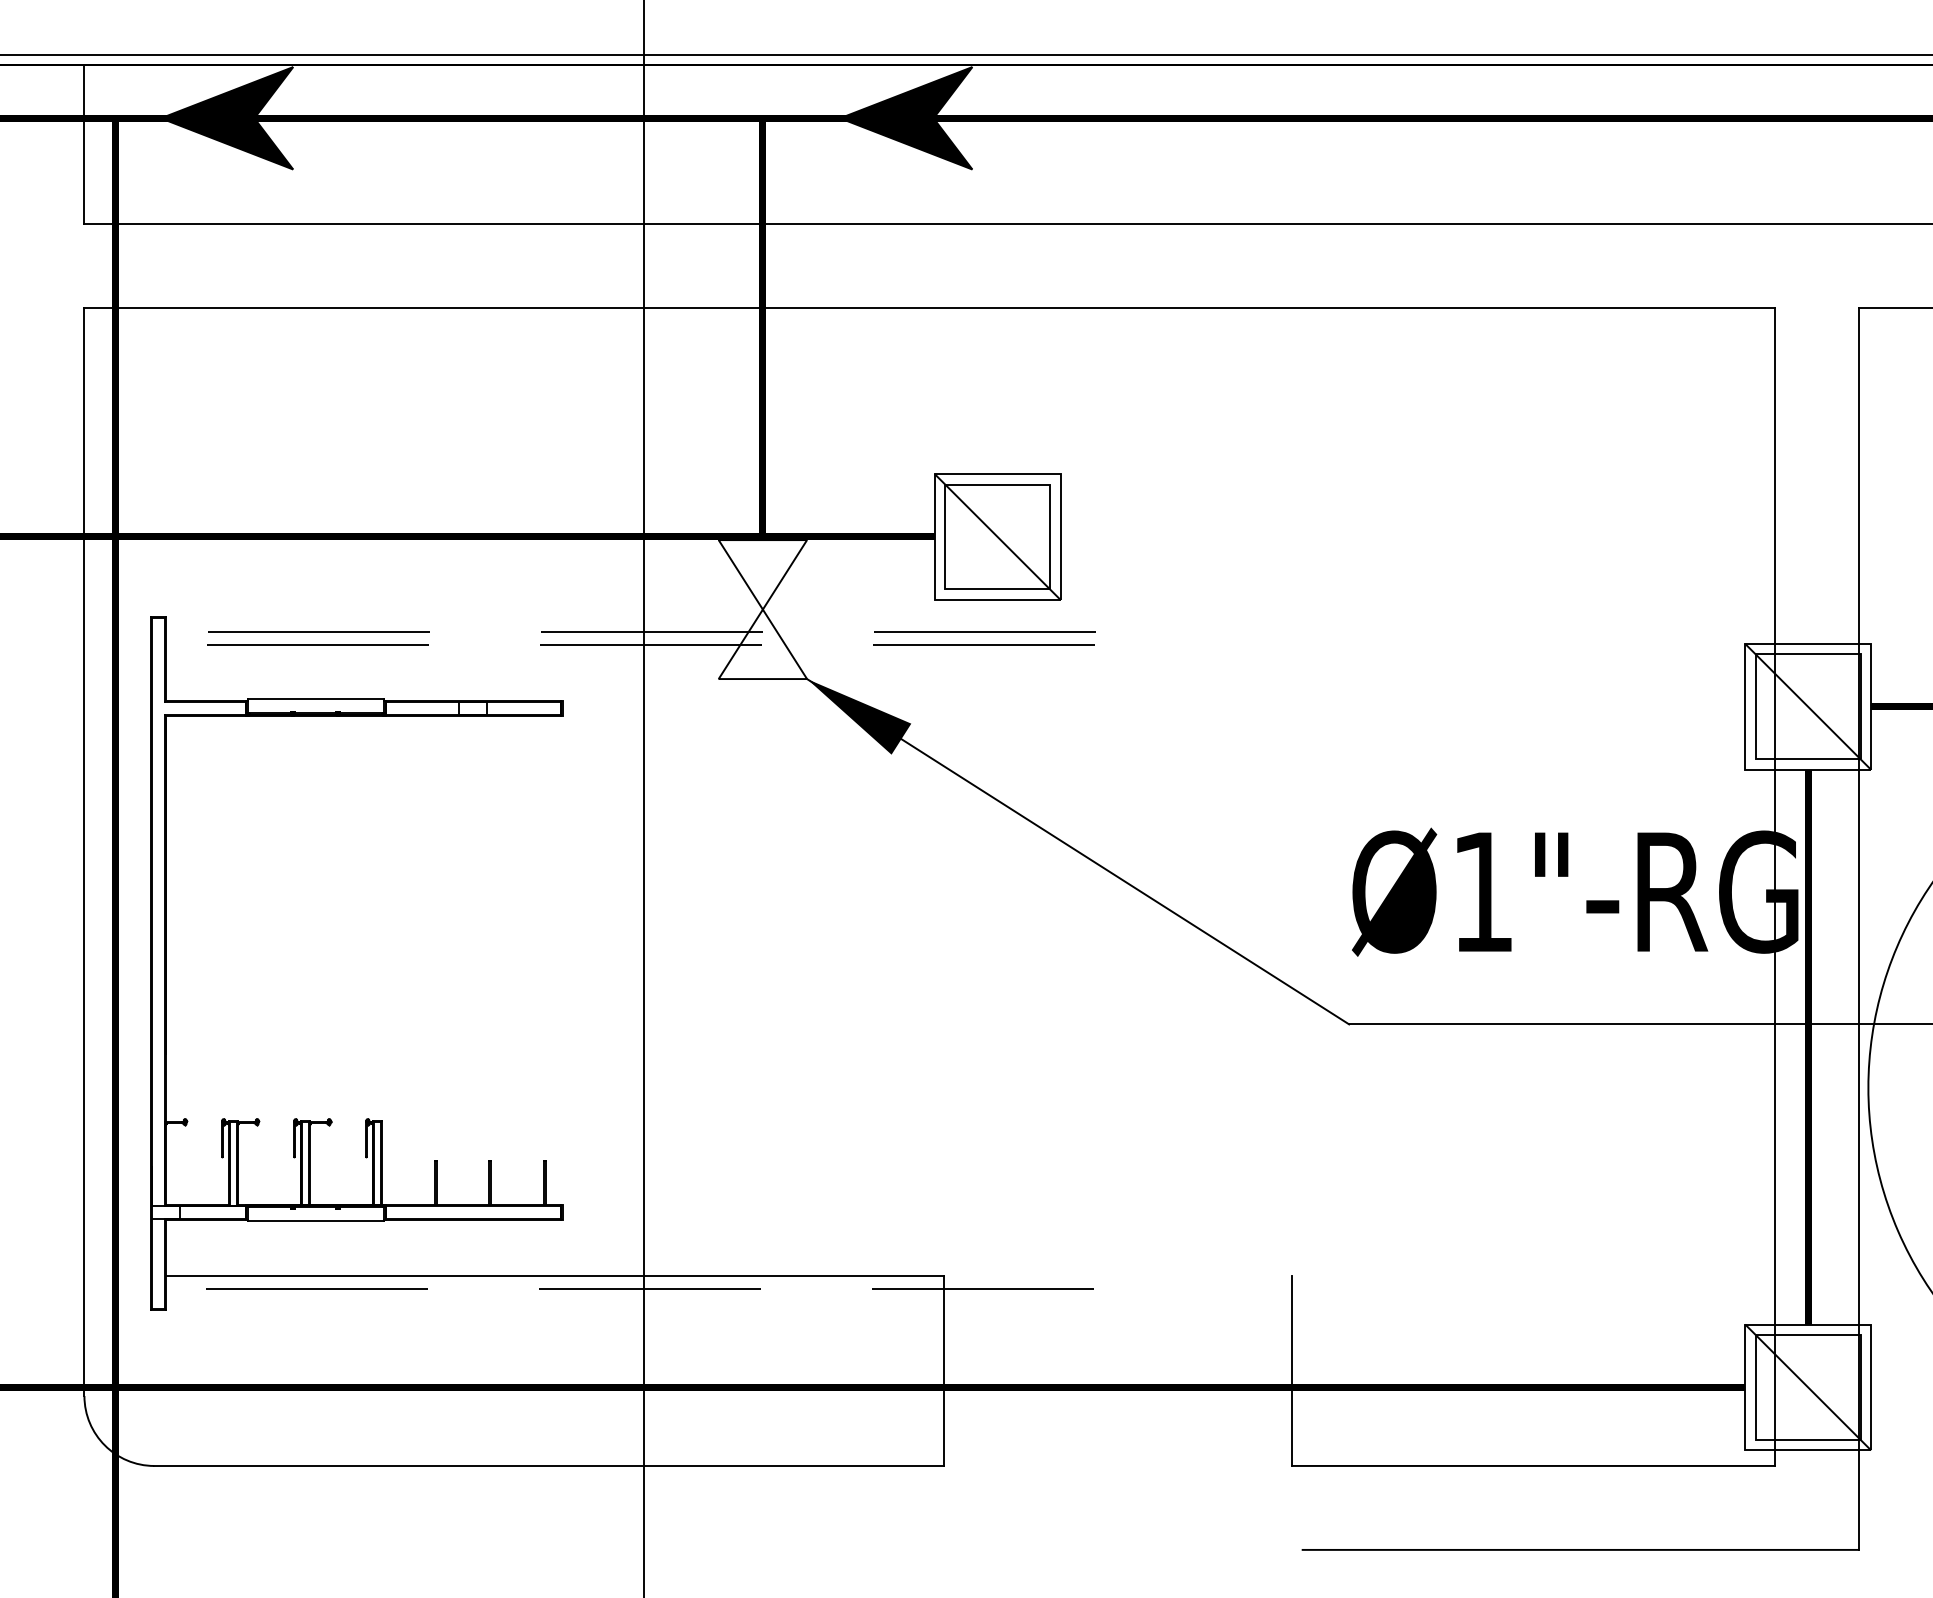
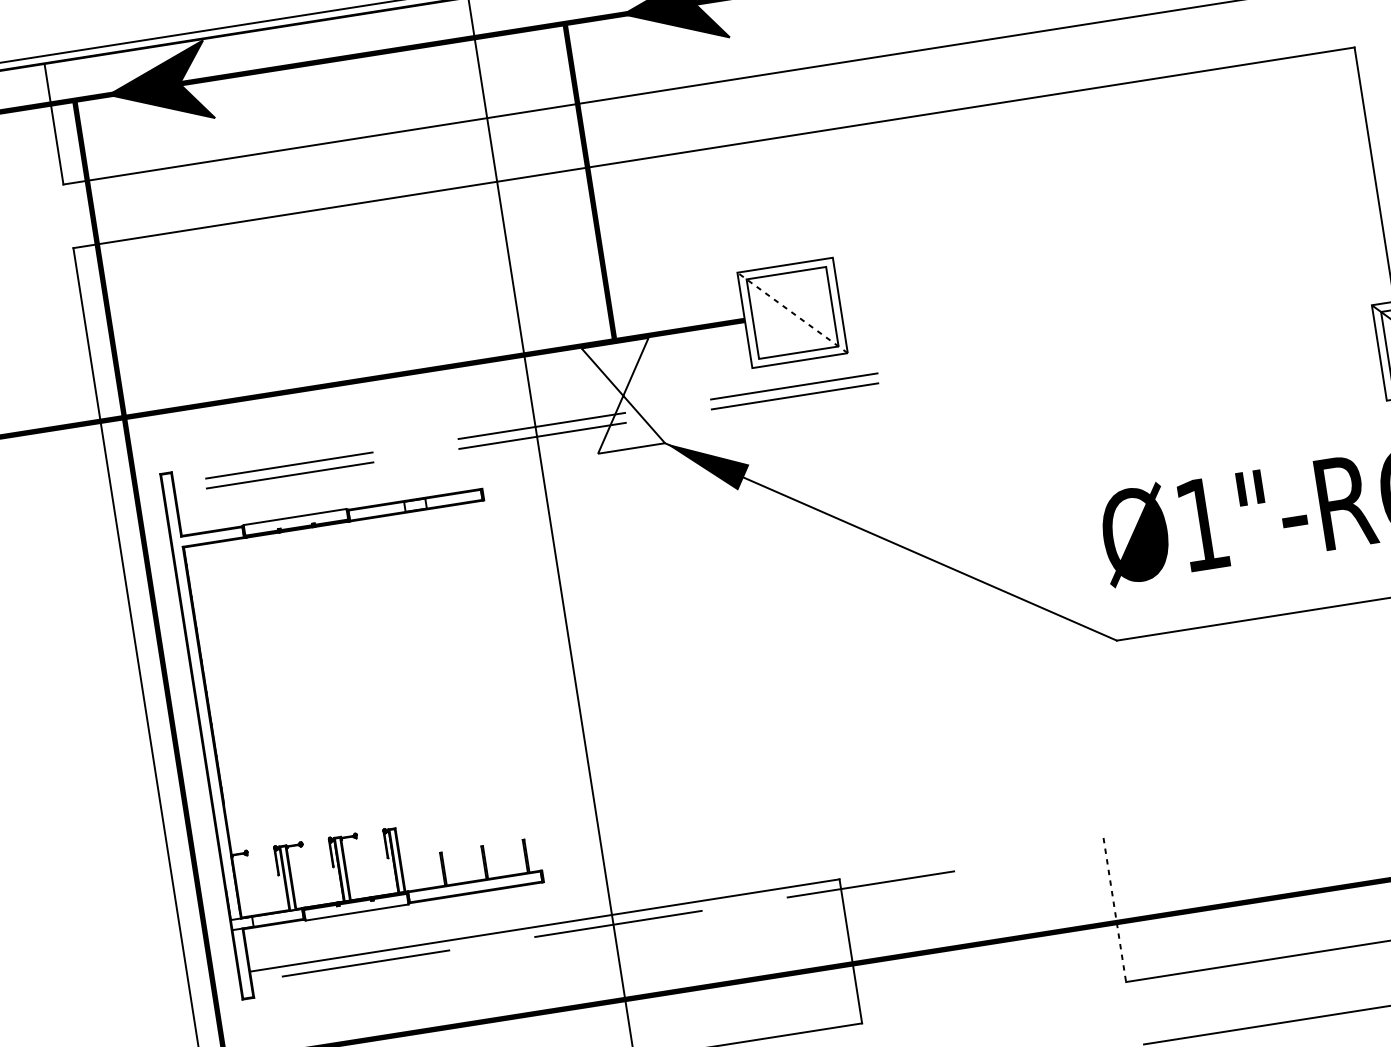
line: (997, 536) -> (792, 312), solid -> dashed
line: (1292, 1371) -> (1115, 910), solid -> dashed

